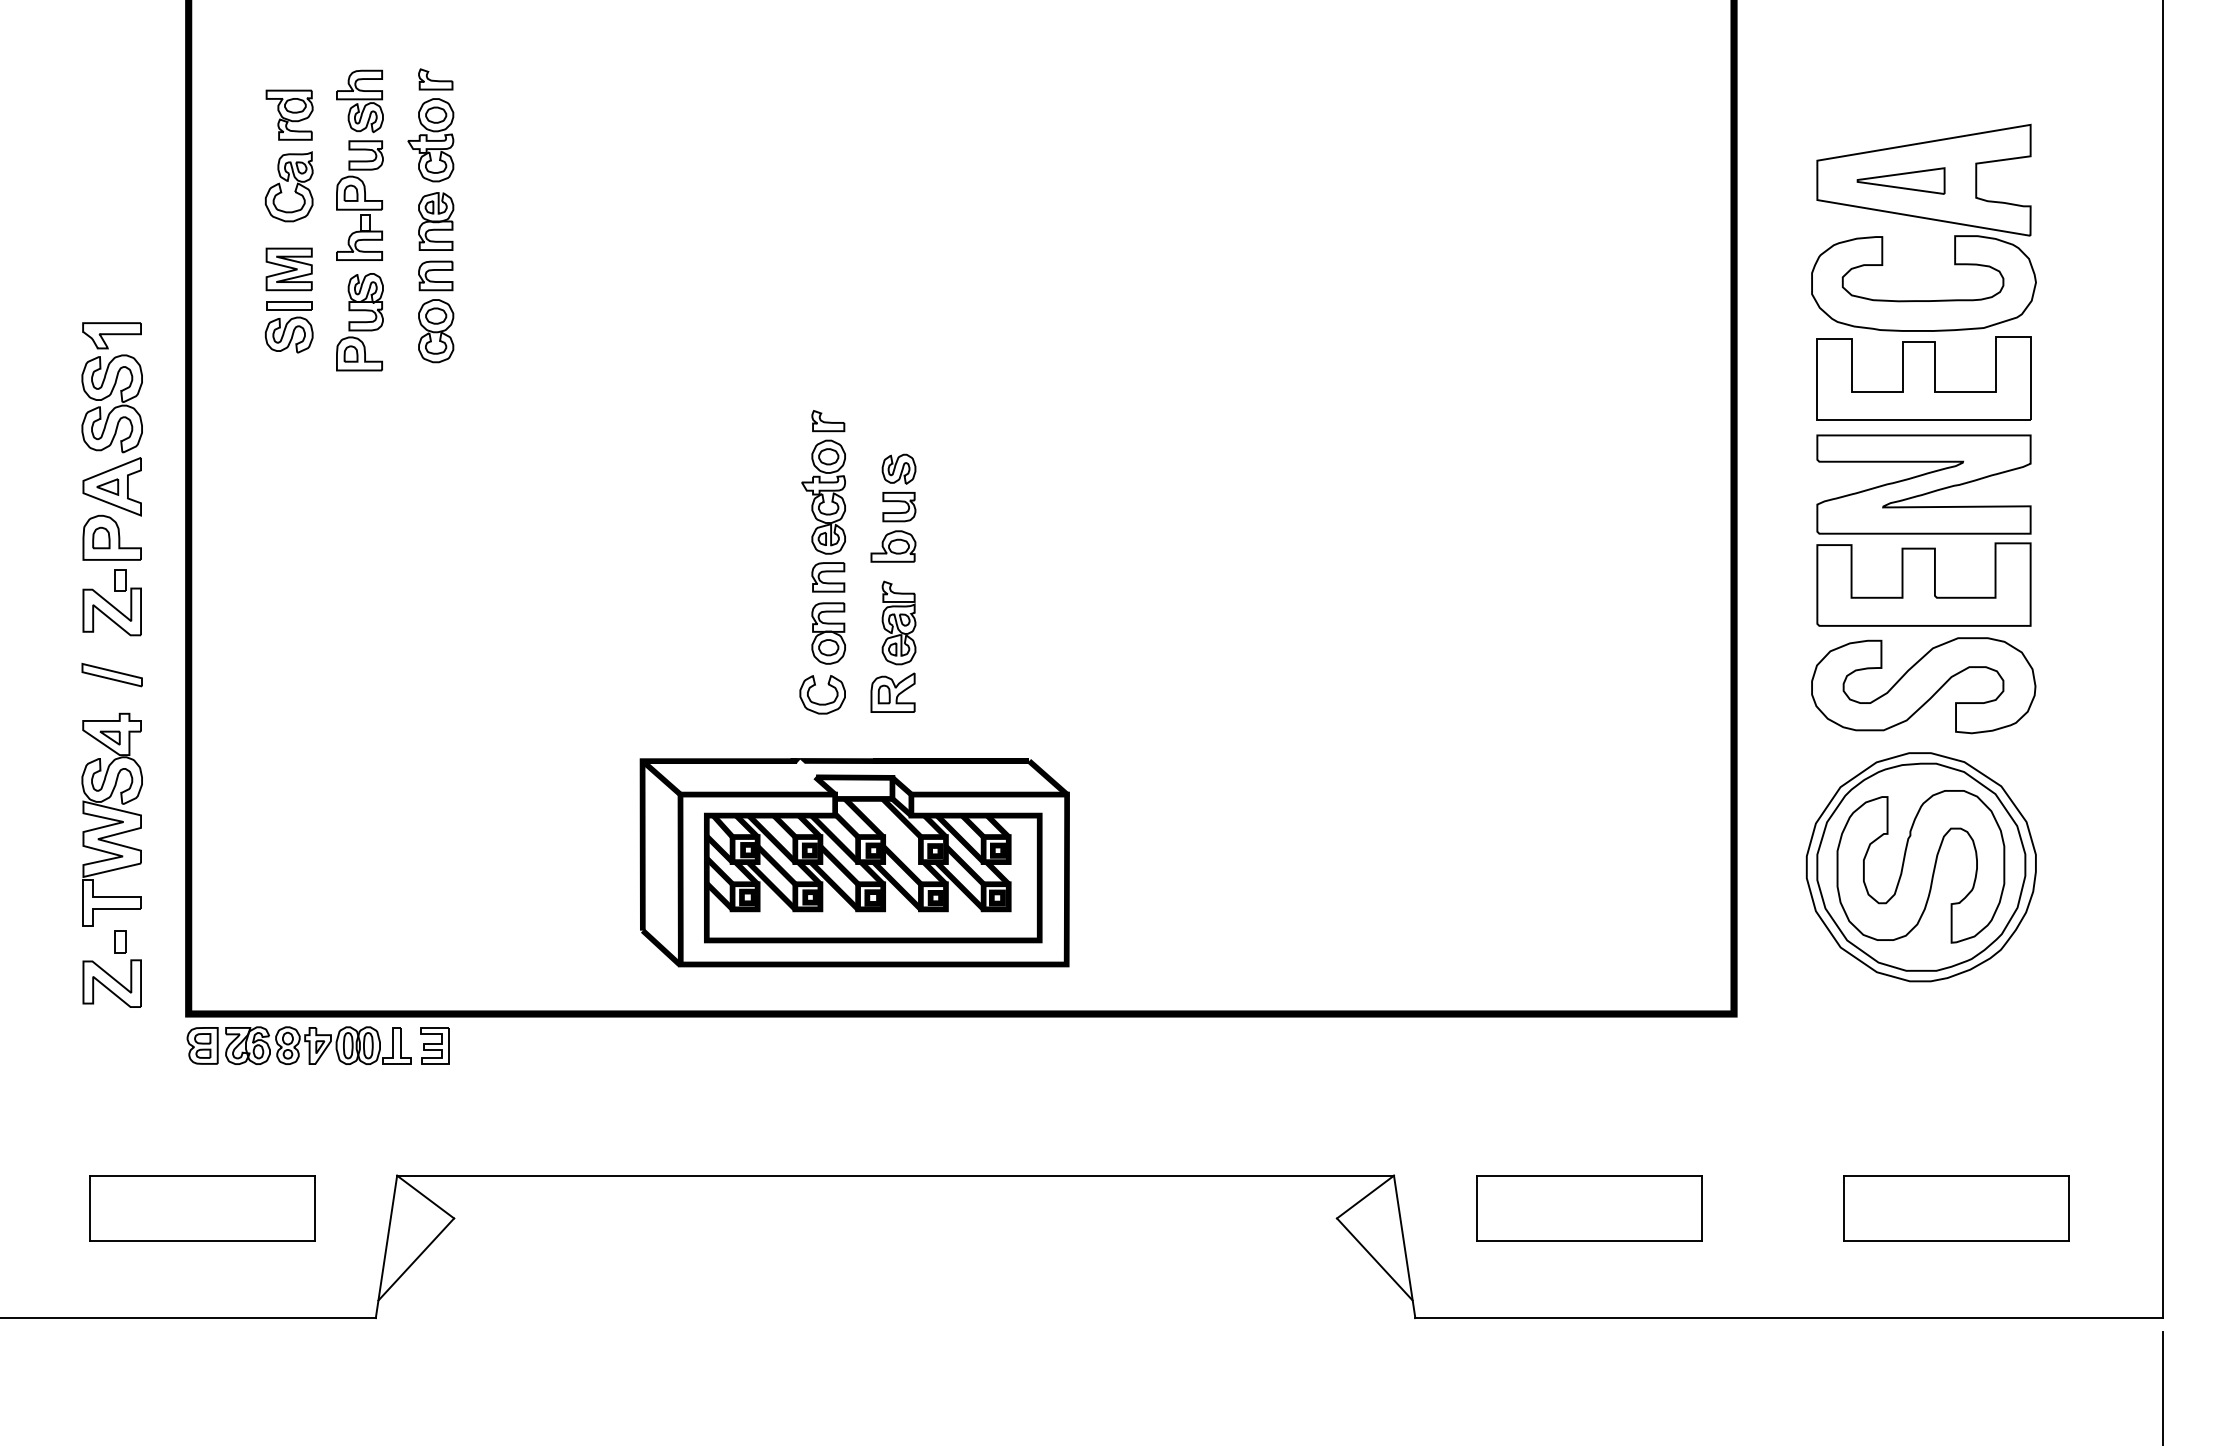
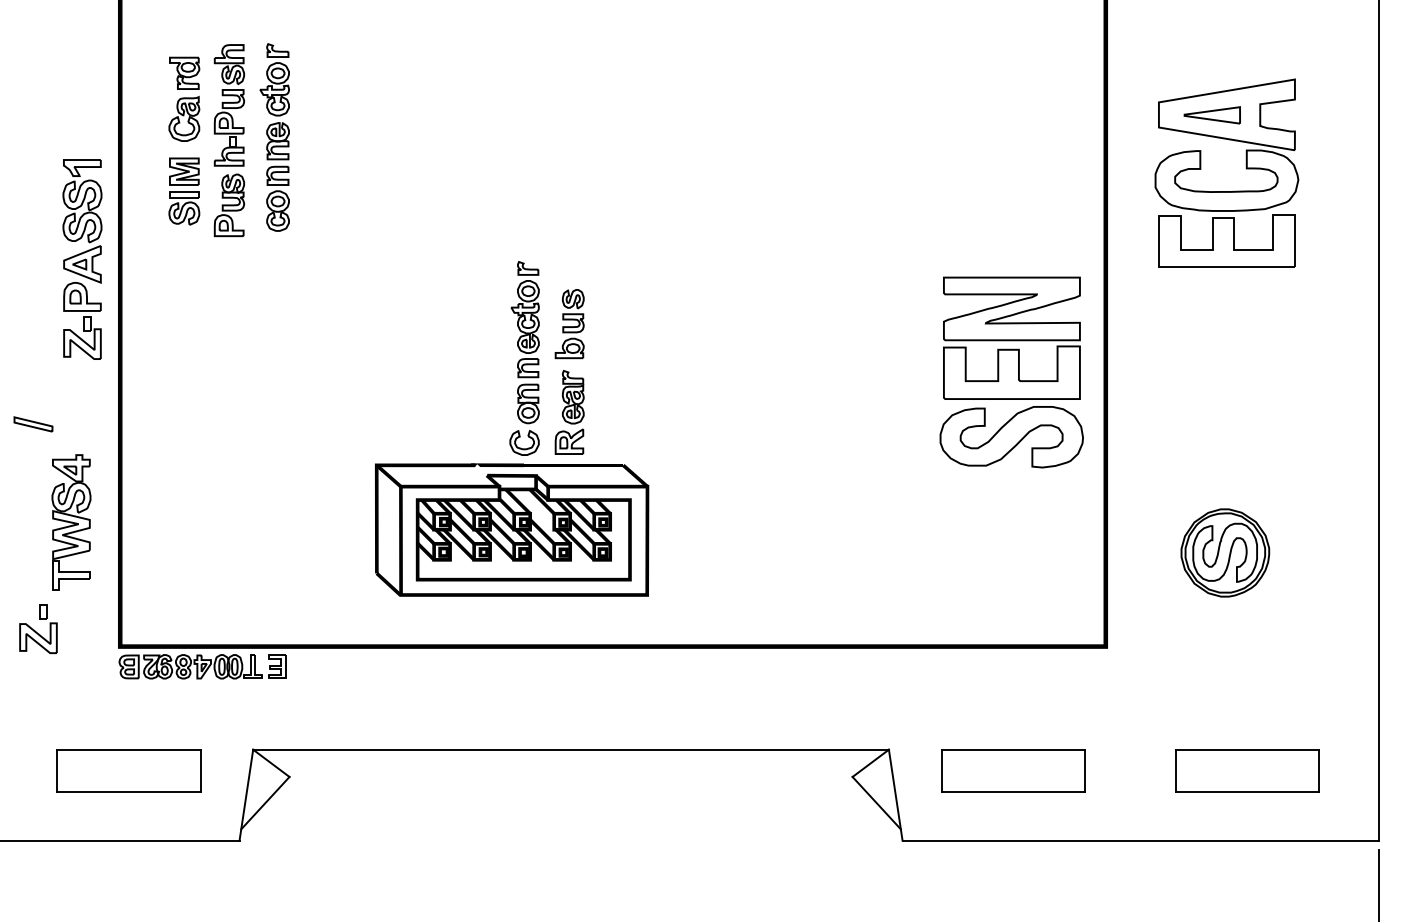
part: (112, 479) -> (82, 259), moved
part: (1923, 584) -> (1011, 372), moved
part: (112, 675) -> (33, 424), moved
part: (855, 861) -> (512, 529), moved
part: (1921, 866) -> (1225, 552), size x0.6
part: (112, 968) -> (38, 628), moved

